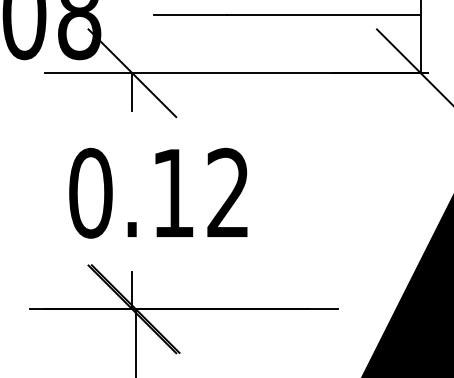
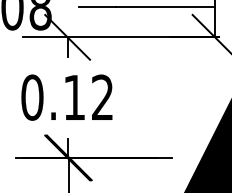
text: (157, 192) -> (66, 97), moved

